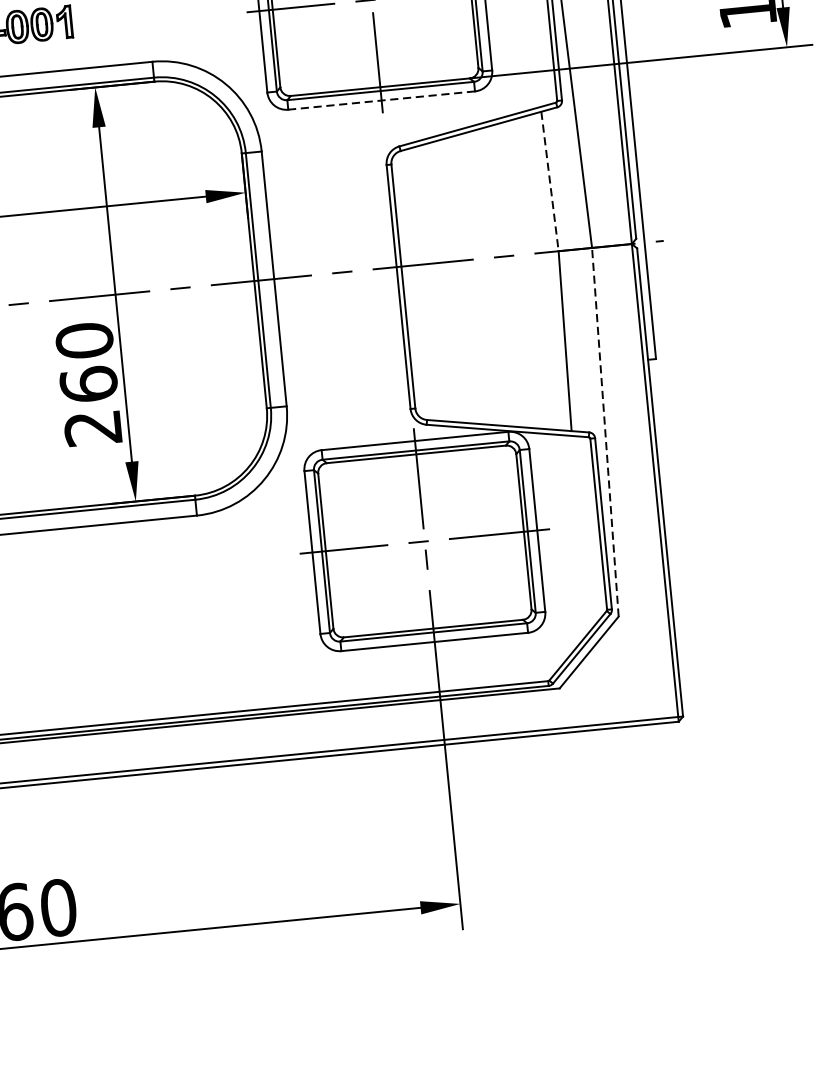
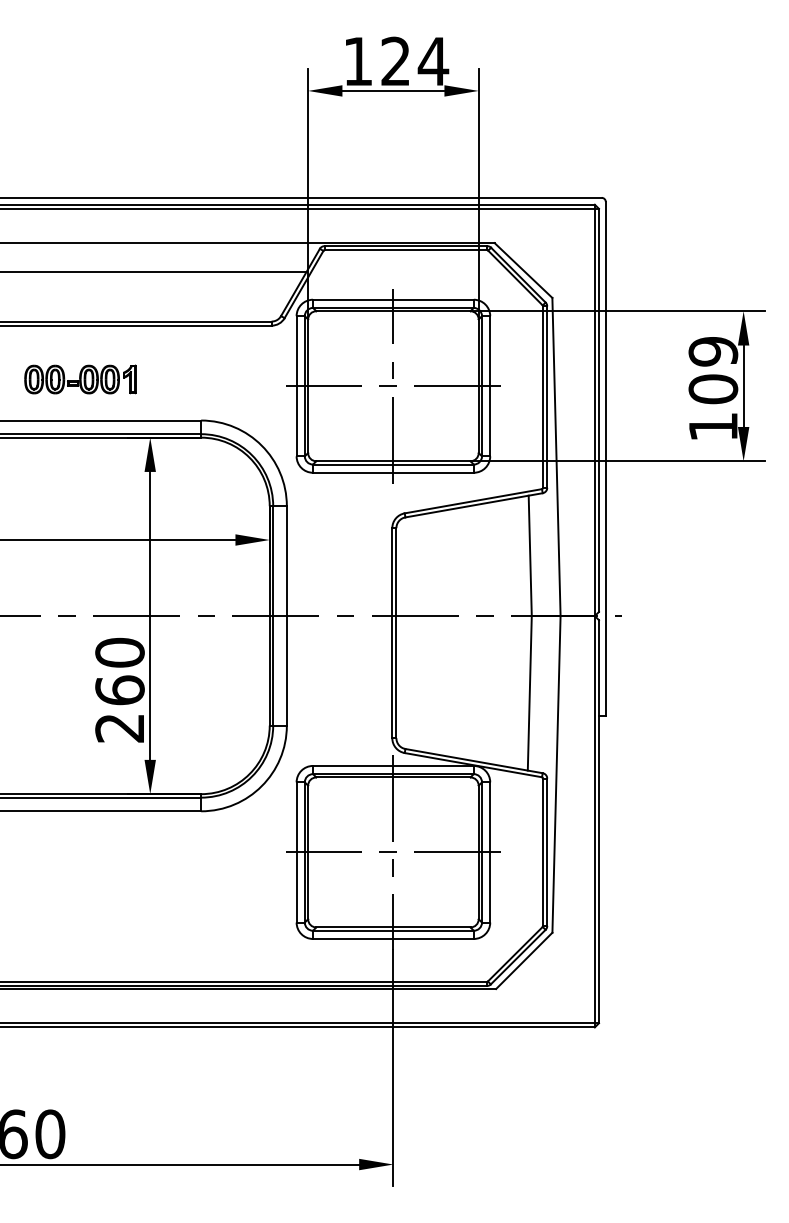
line: (380, 100) -> (392, 472), dashed -> solid
line: (550, 182) -> (530, 556), dashed -> solid
line: (605, 431) -> (556, 773), dashed -> solid

